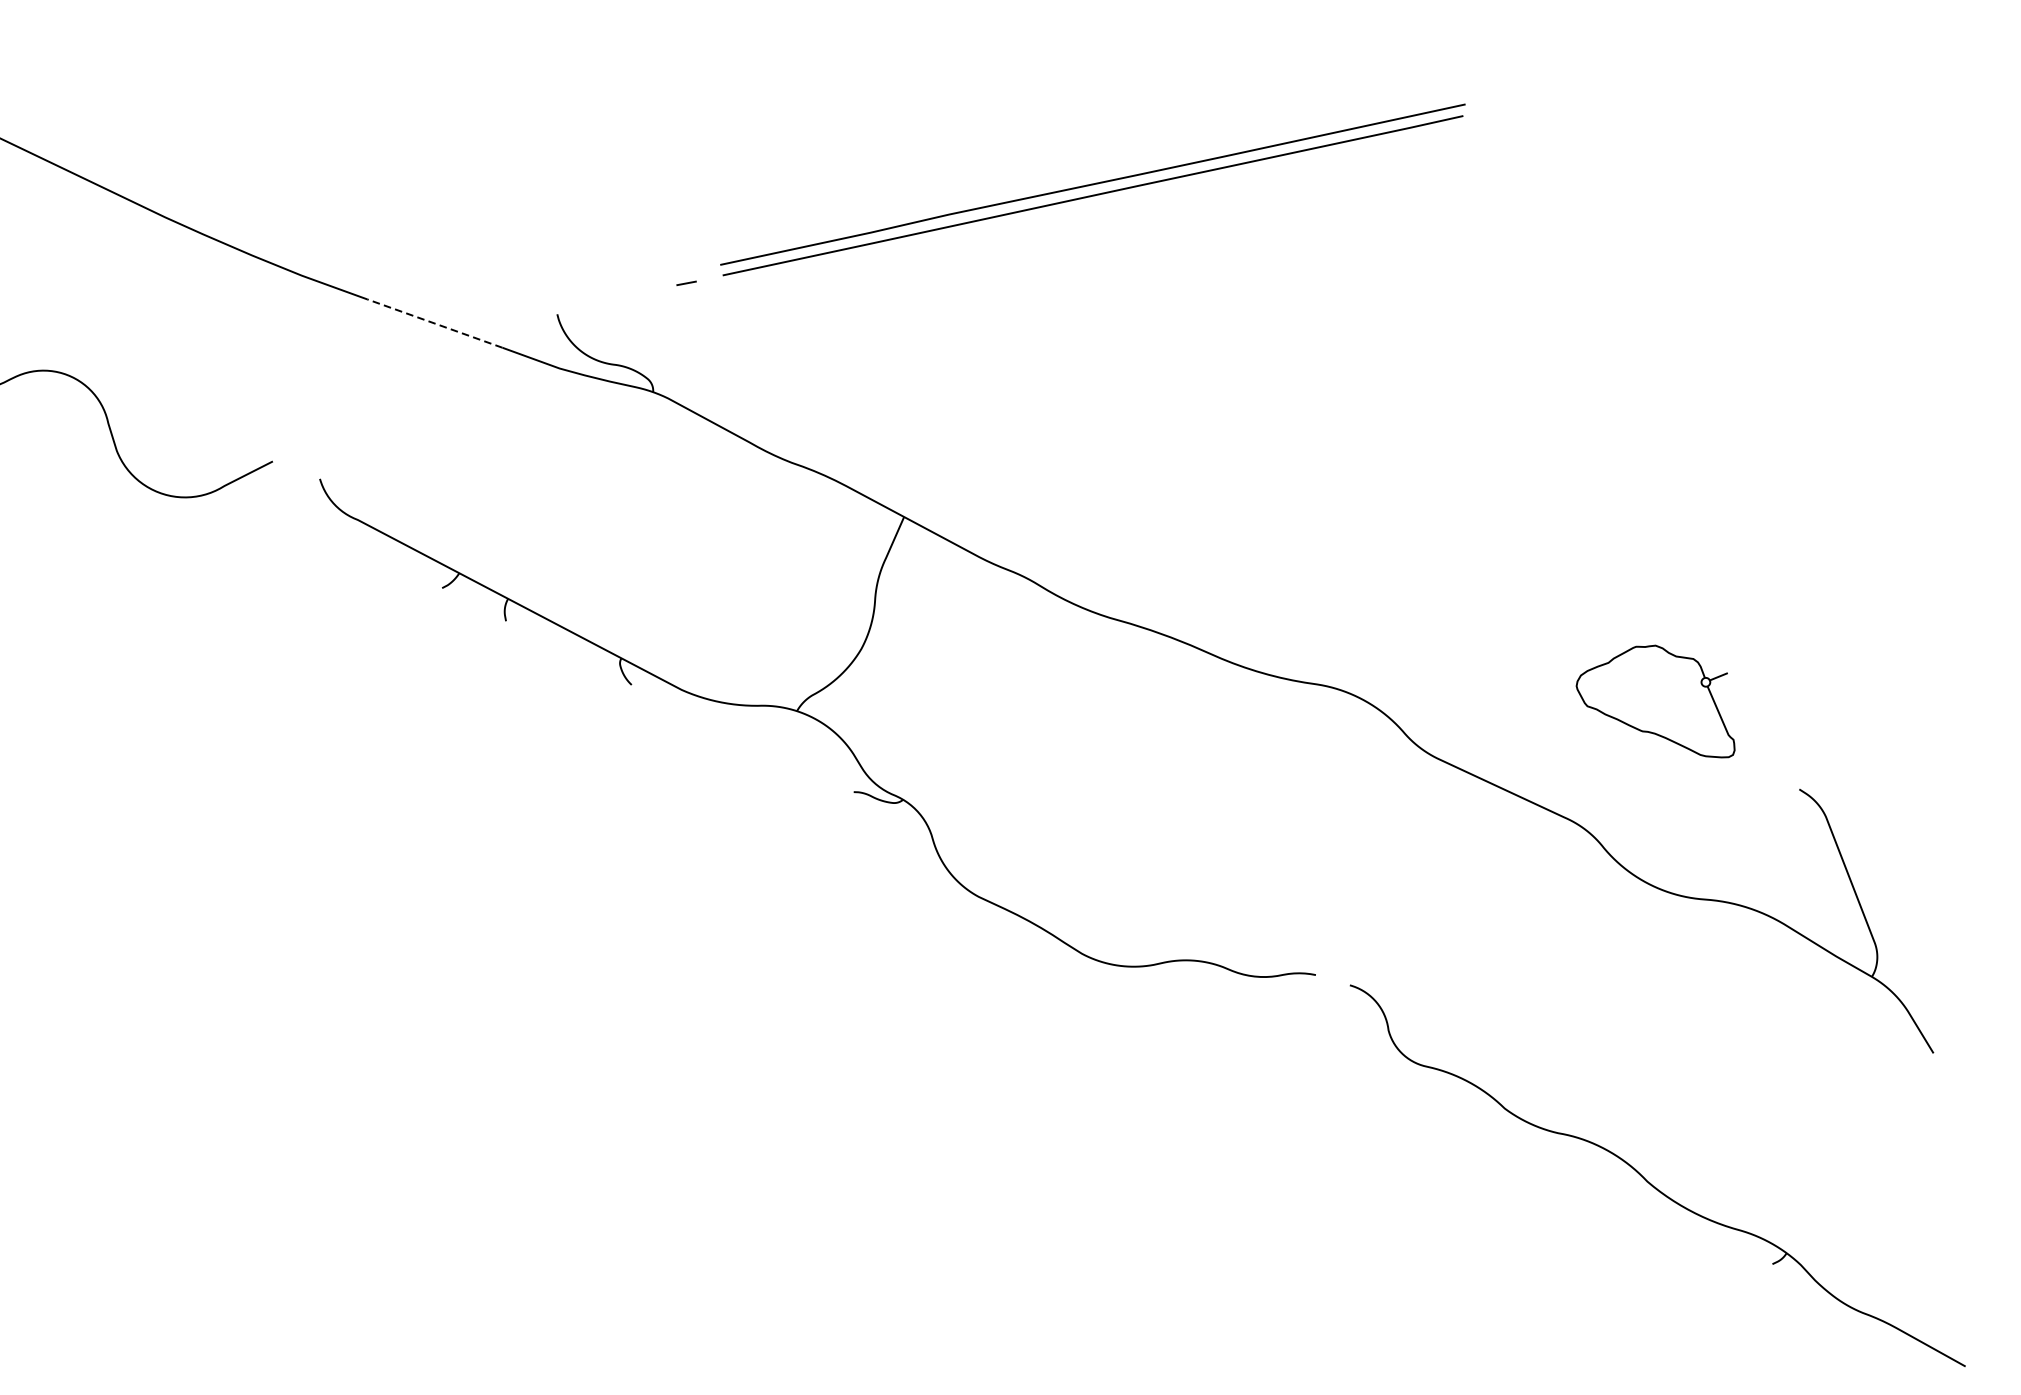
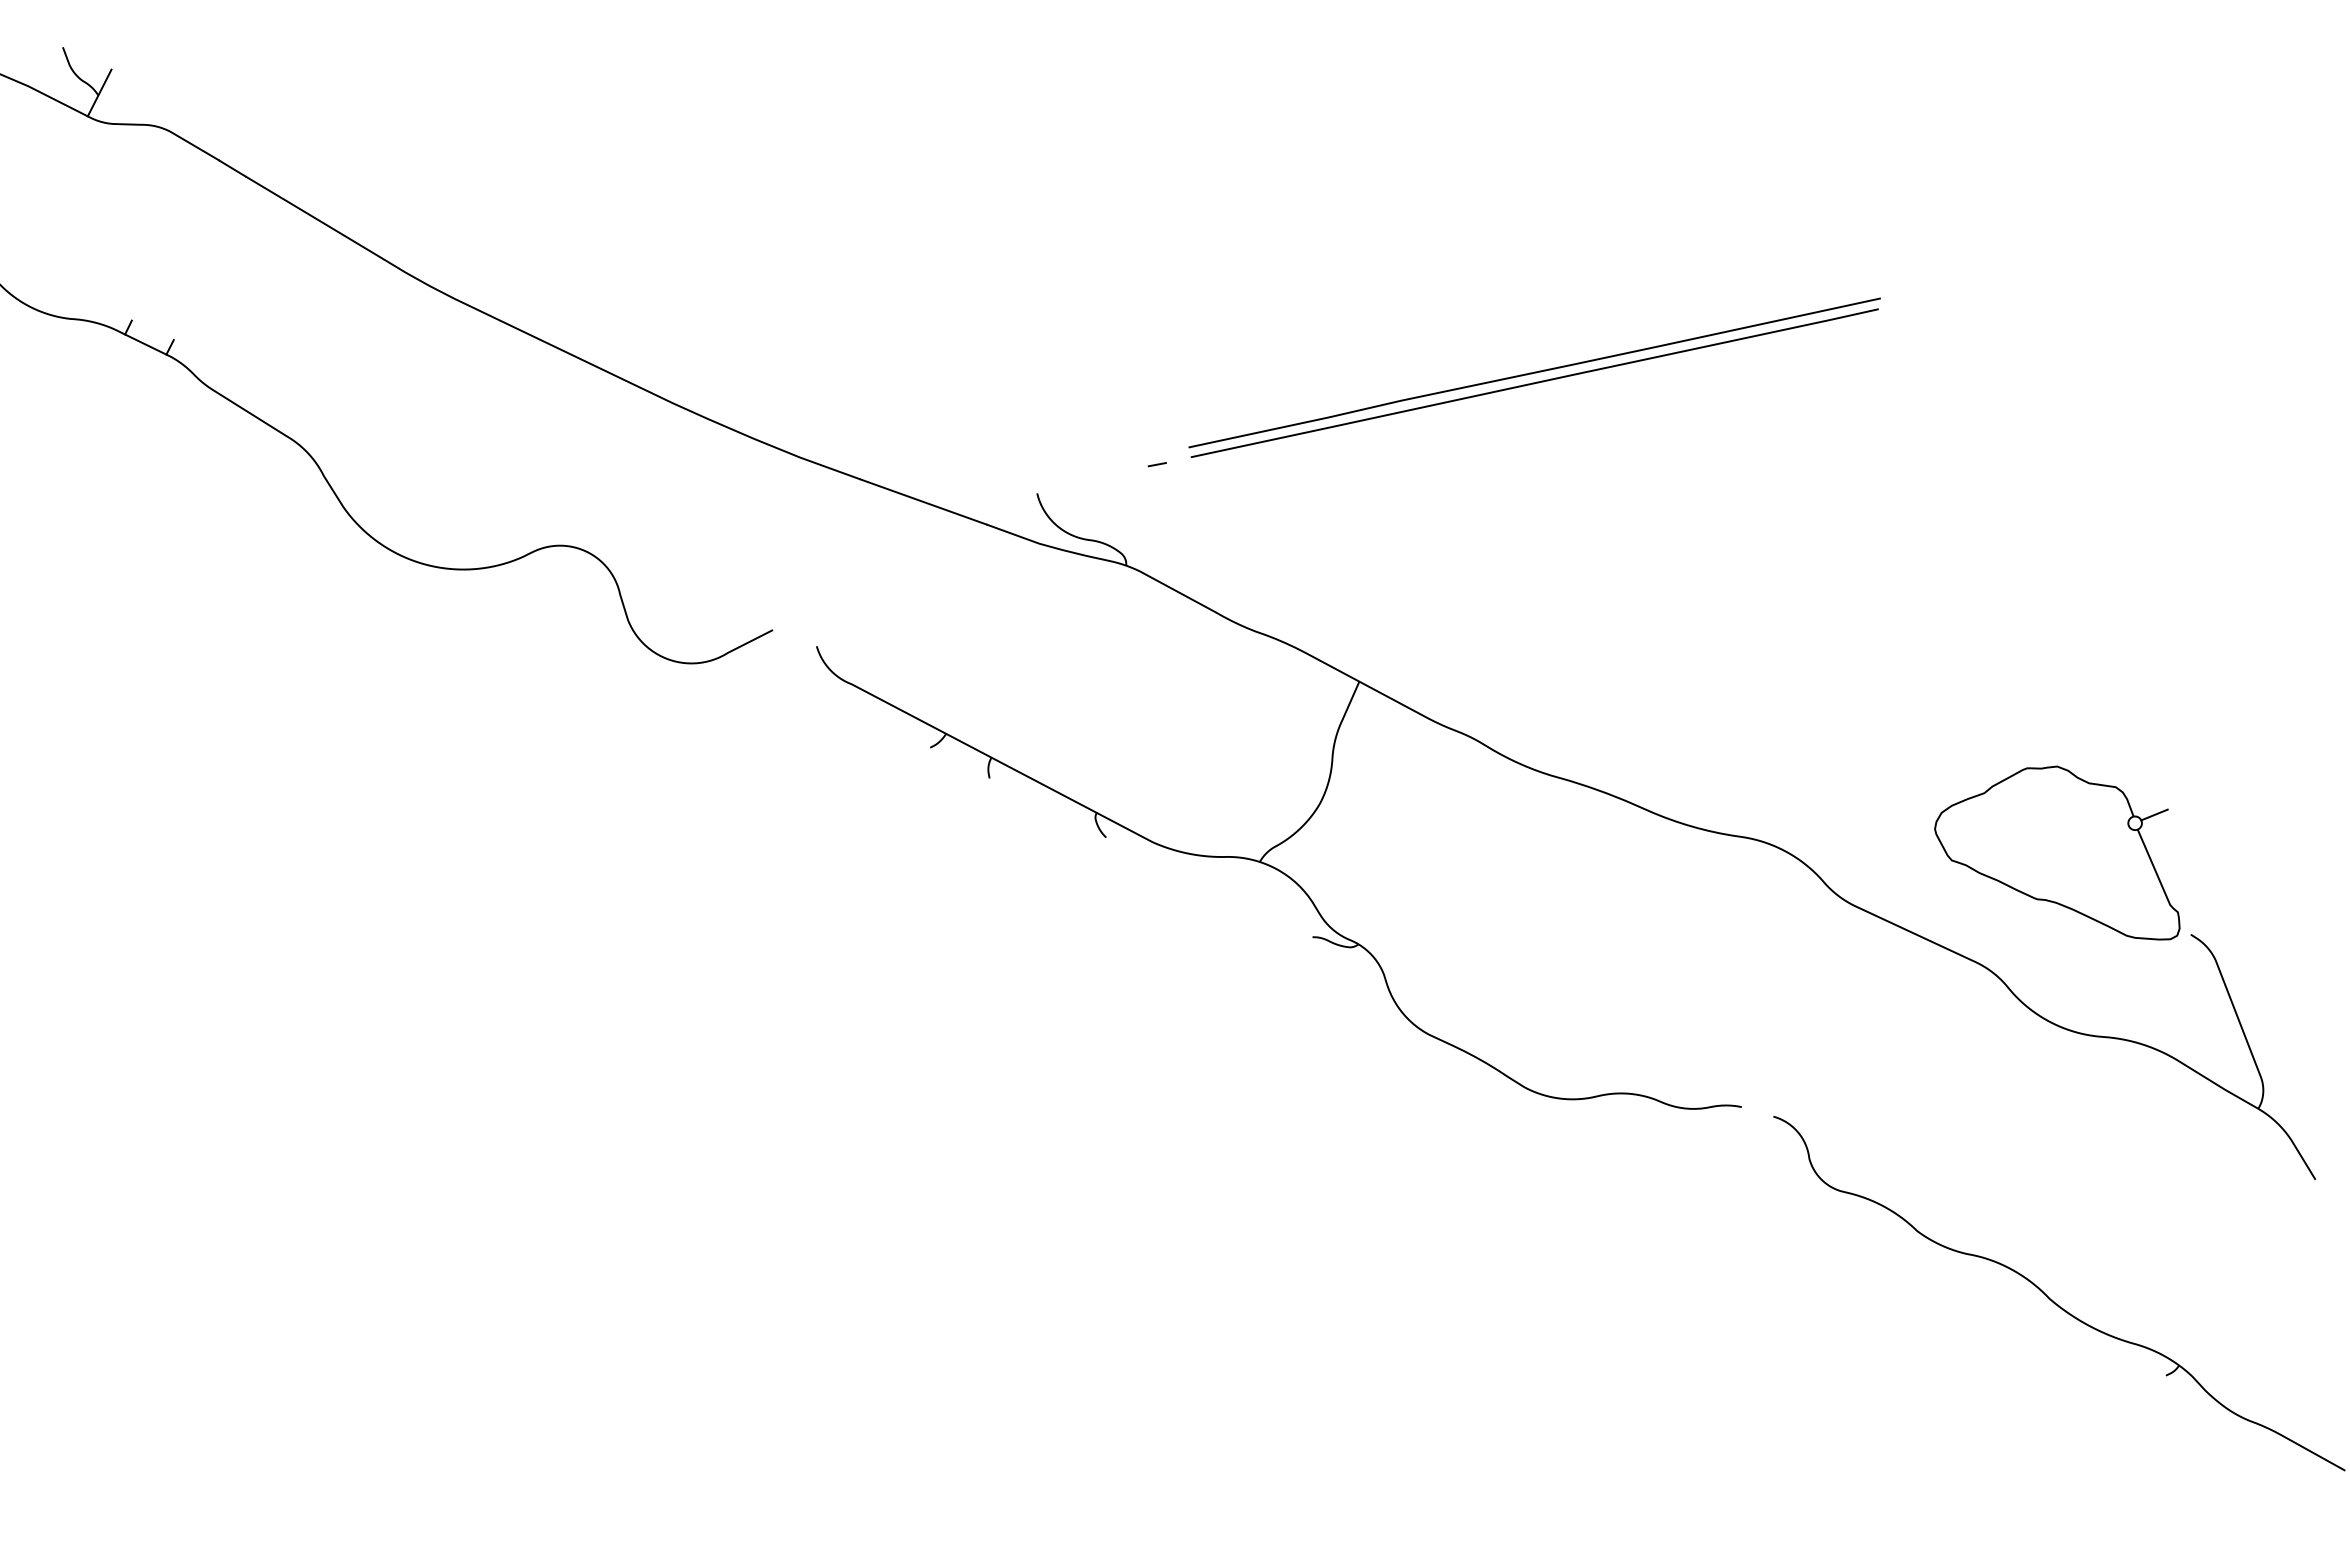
line: (434, 323) -> (923, 501), dashed -> solid
part: (1655, 700) -> (2057, 852), size x1.67

